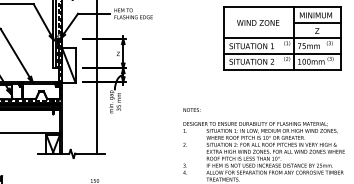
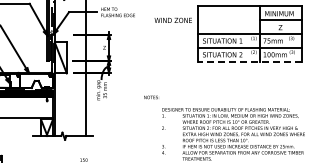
text: (257, 21) -> (172, 19), moved
line: (283, 69) -> (250, 61), solid -> dashed
text: (190, 110) -> (150, 97), moved

